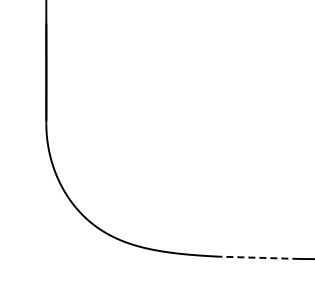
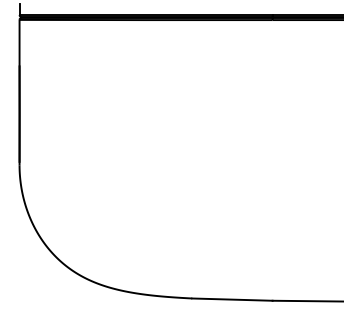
line: (258, 257) -> (231, 299), dashed -> solid

